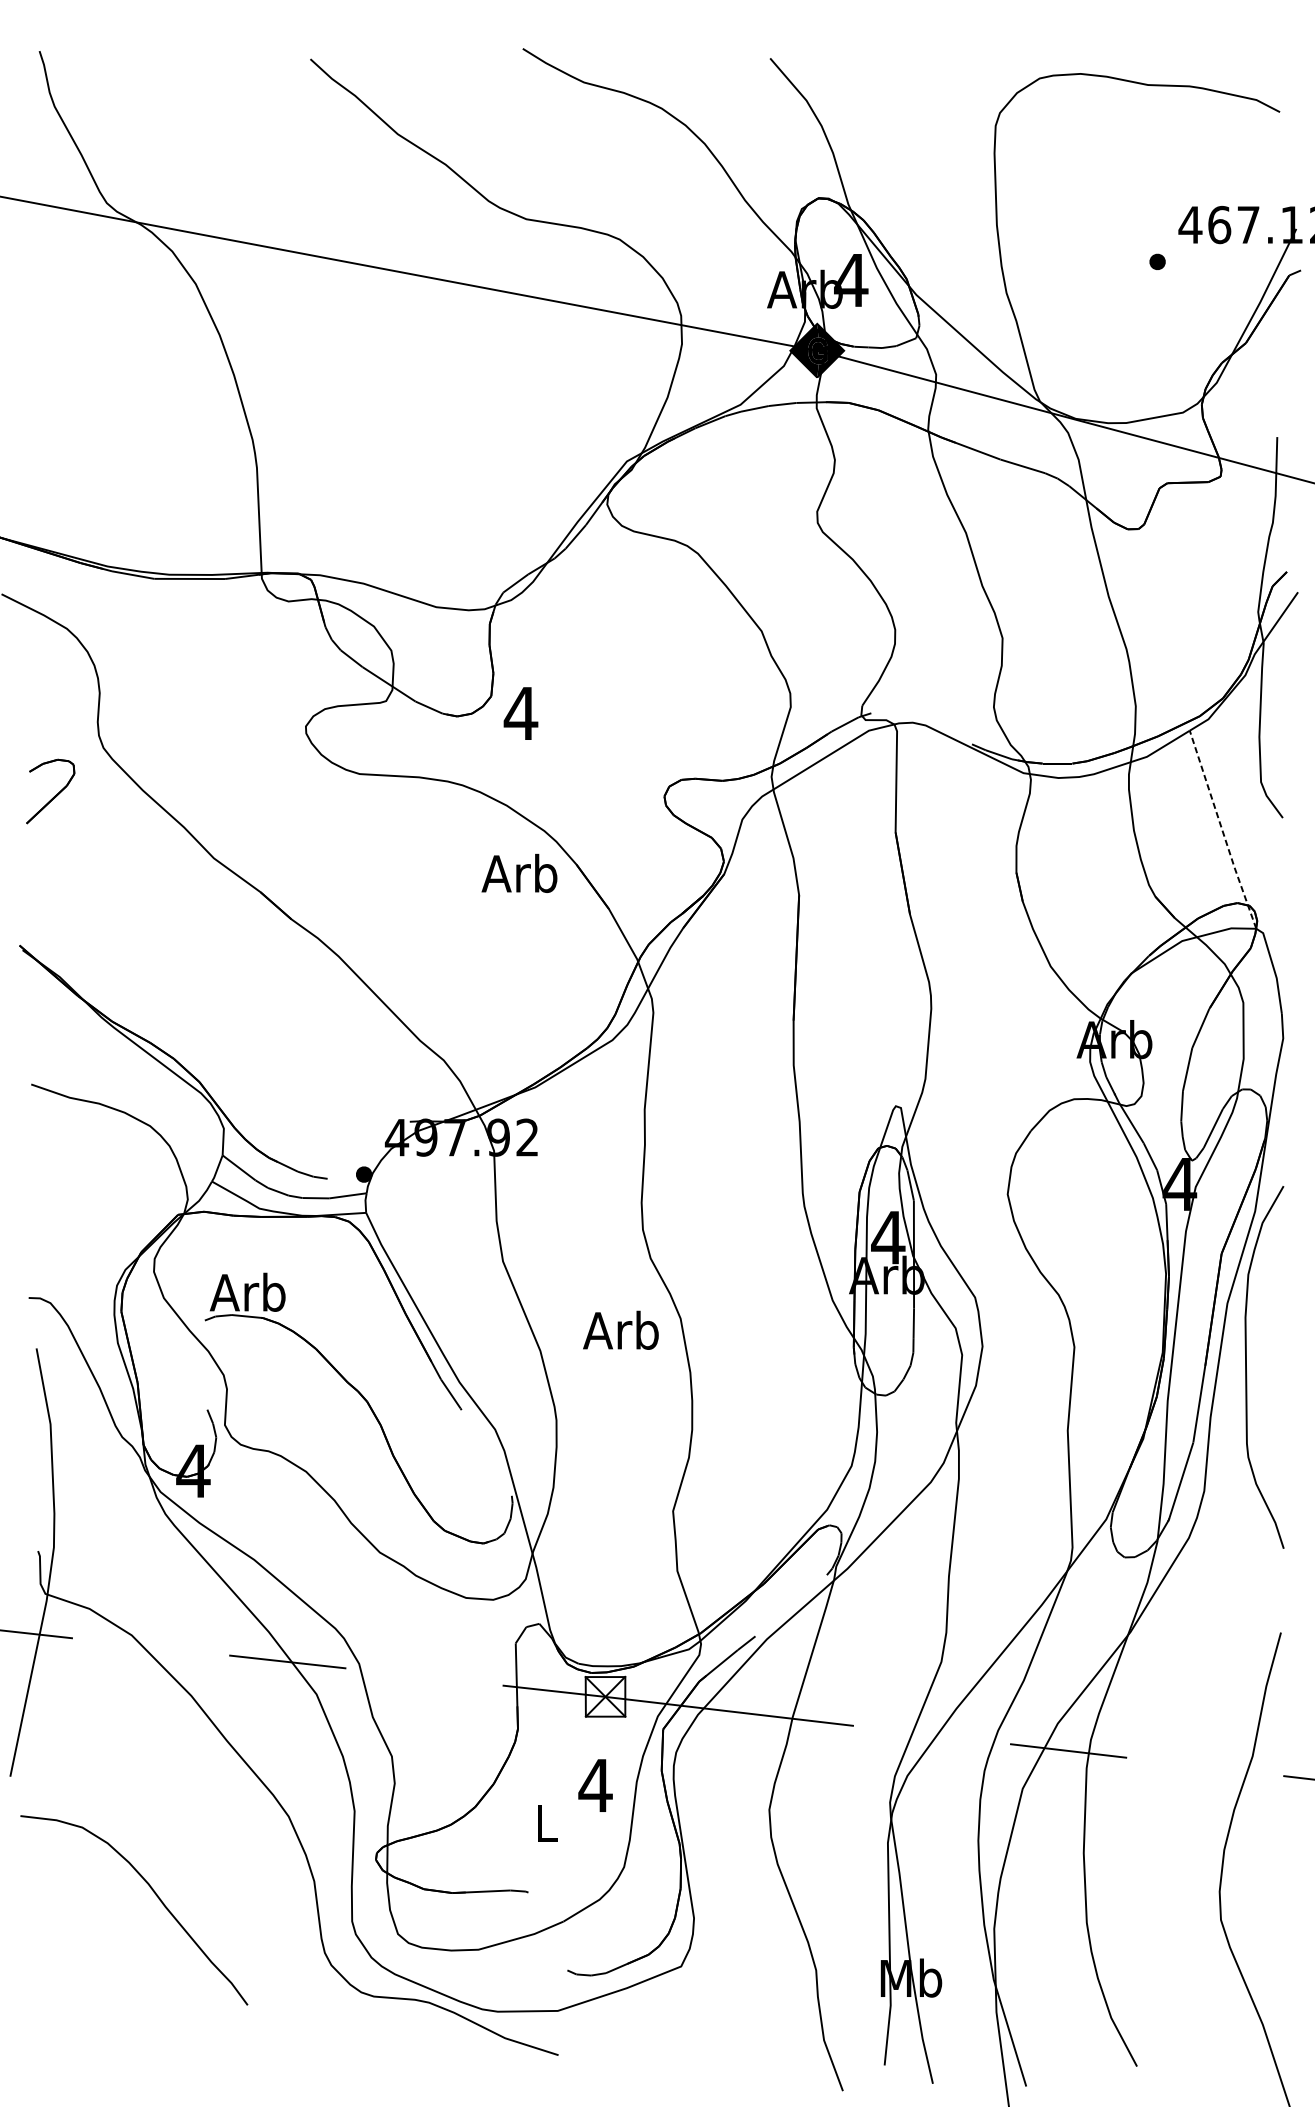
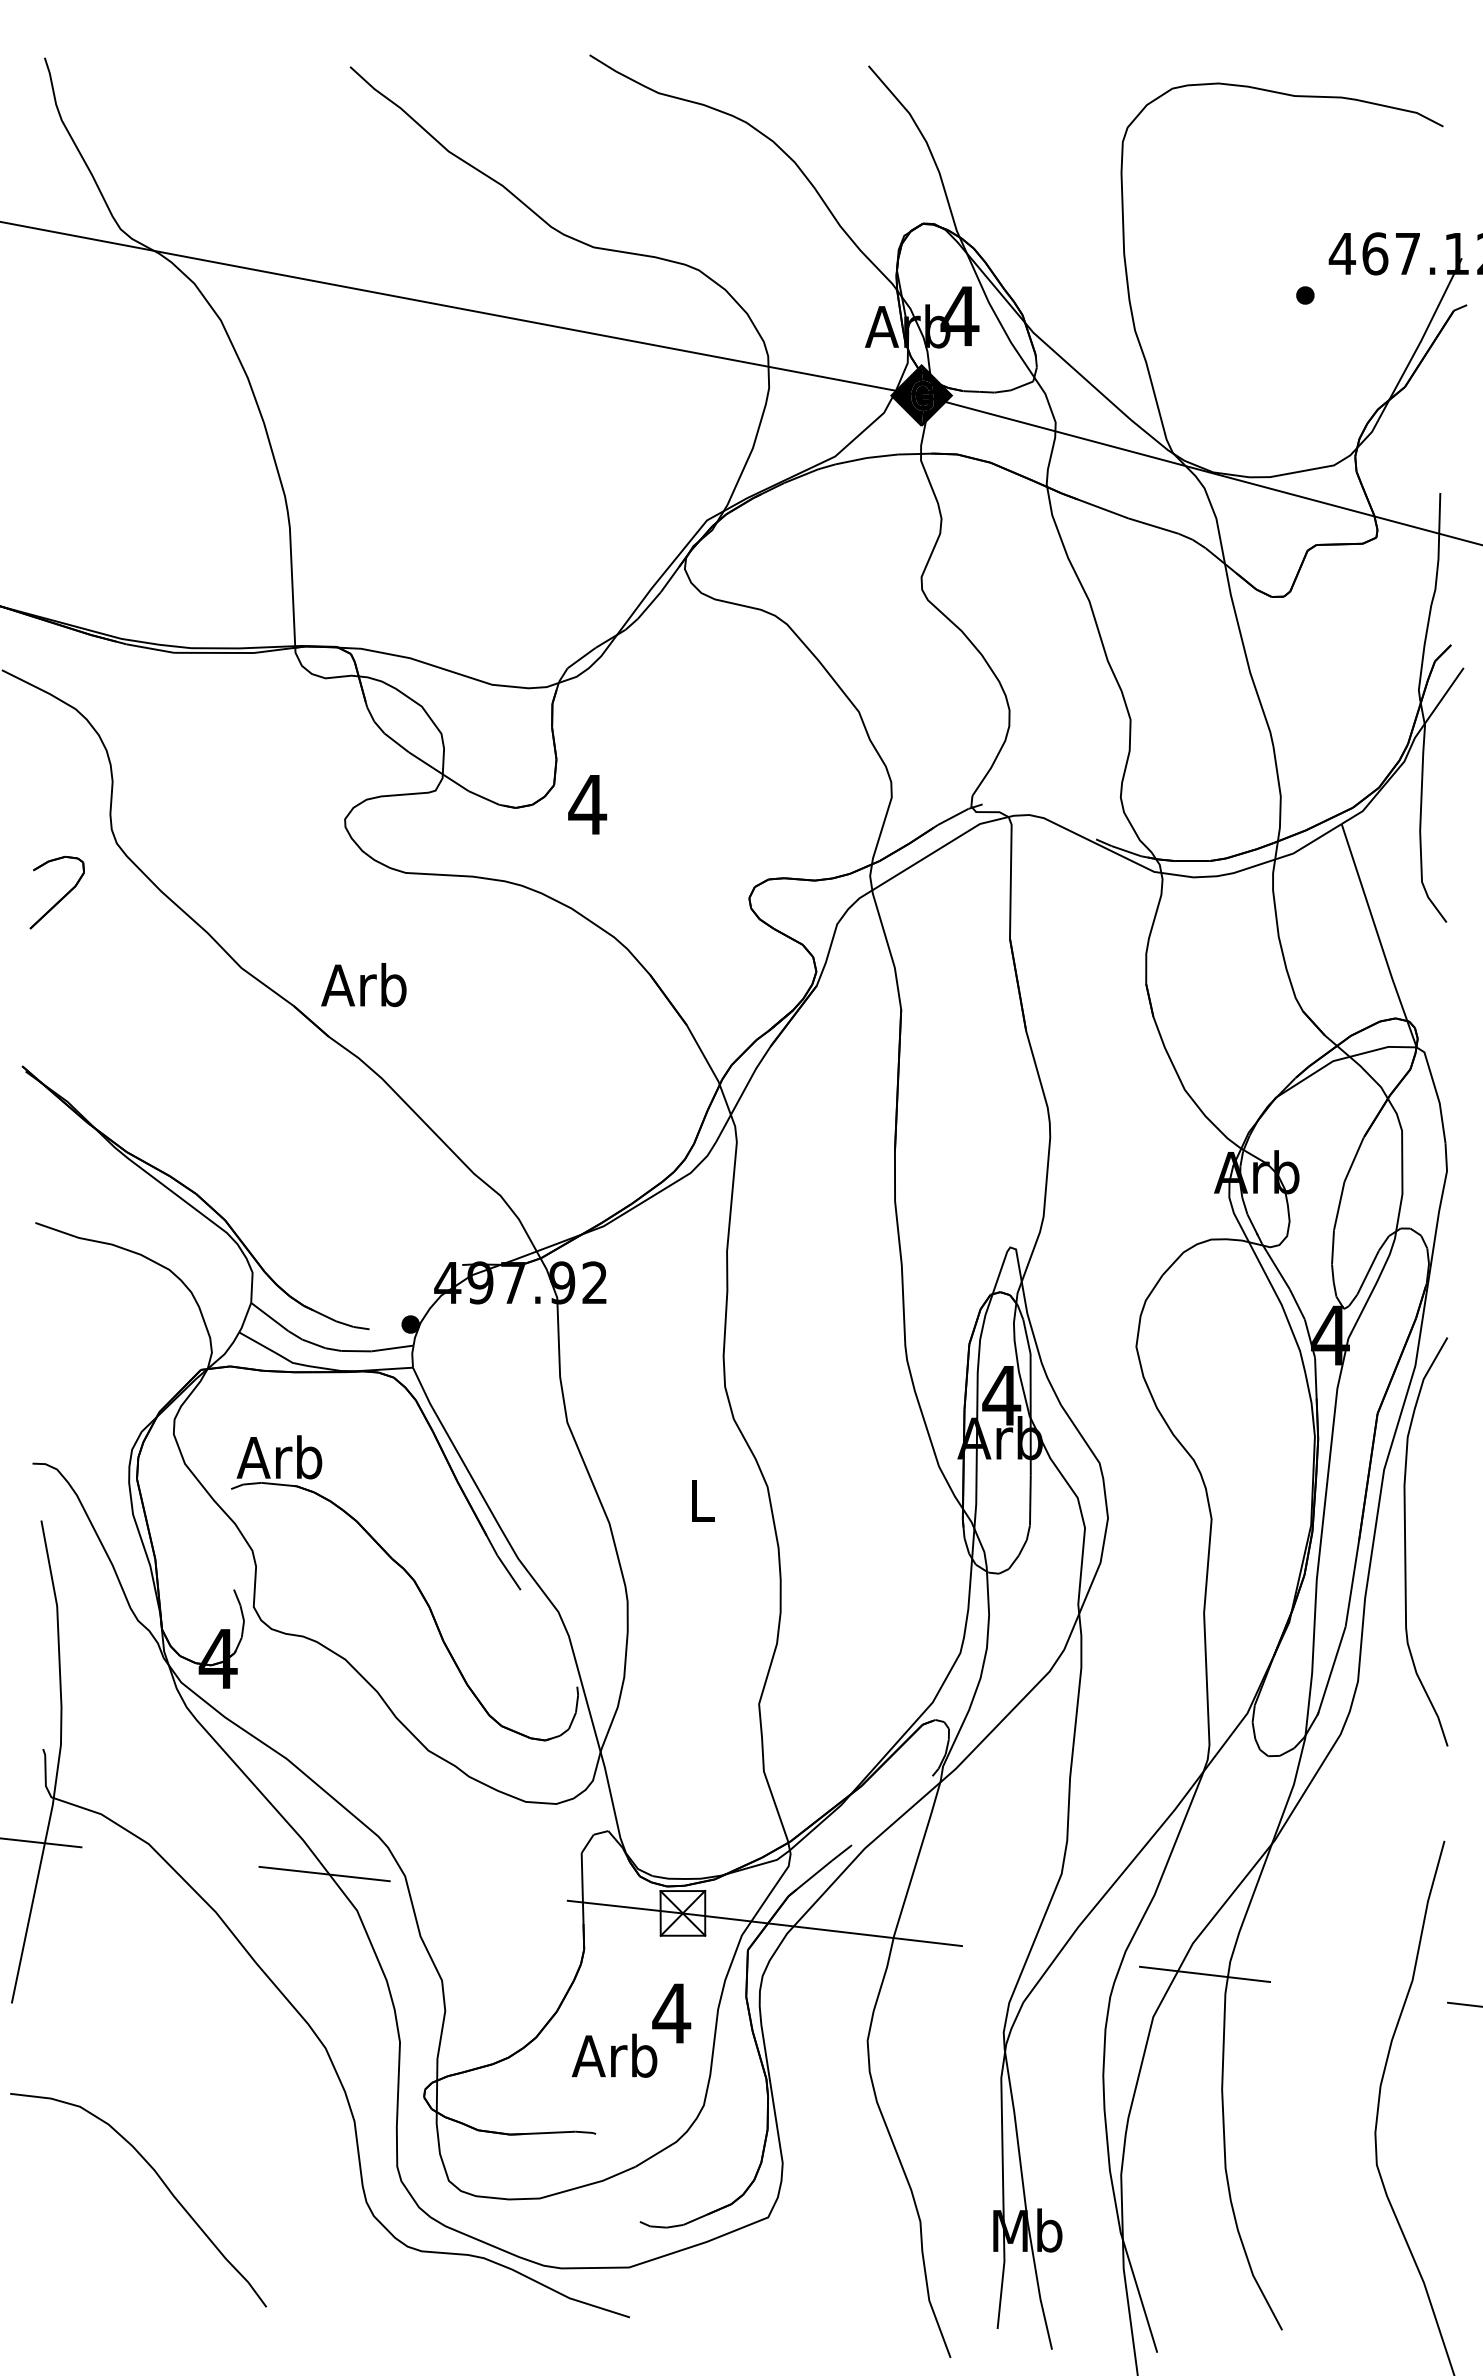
line: (1222, 830) -> (1378, 936), dashed -> solid
text: (519, 873) -> (363, 985), moved
text: (620, 1330) -> (699, 1500), Arb -> L
text: (544, 1822) -> (614, 2055), L -> Arb
curve: (156, 1896) -> (163, 2184), moved

